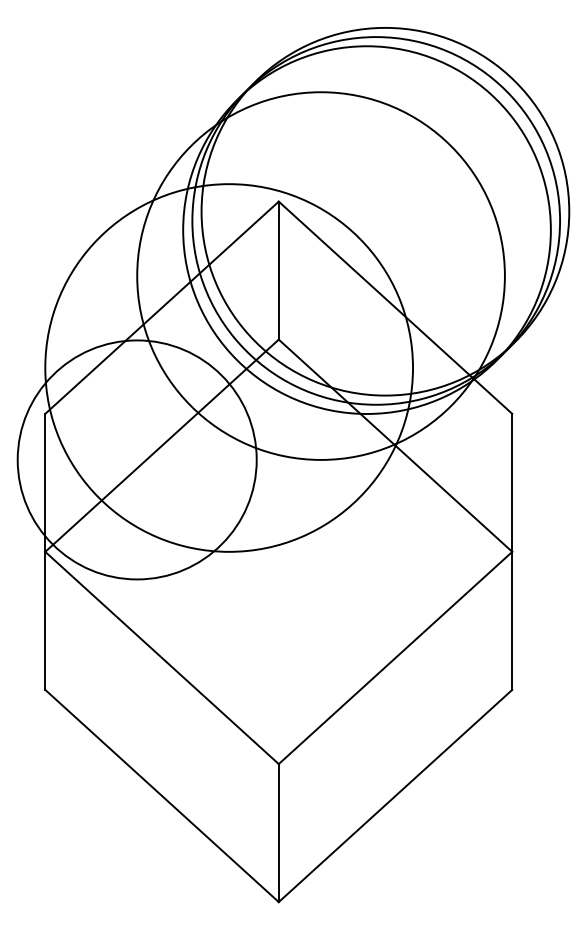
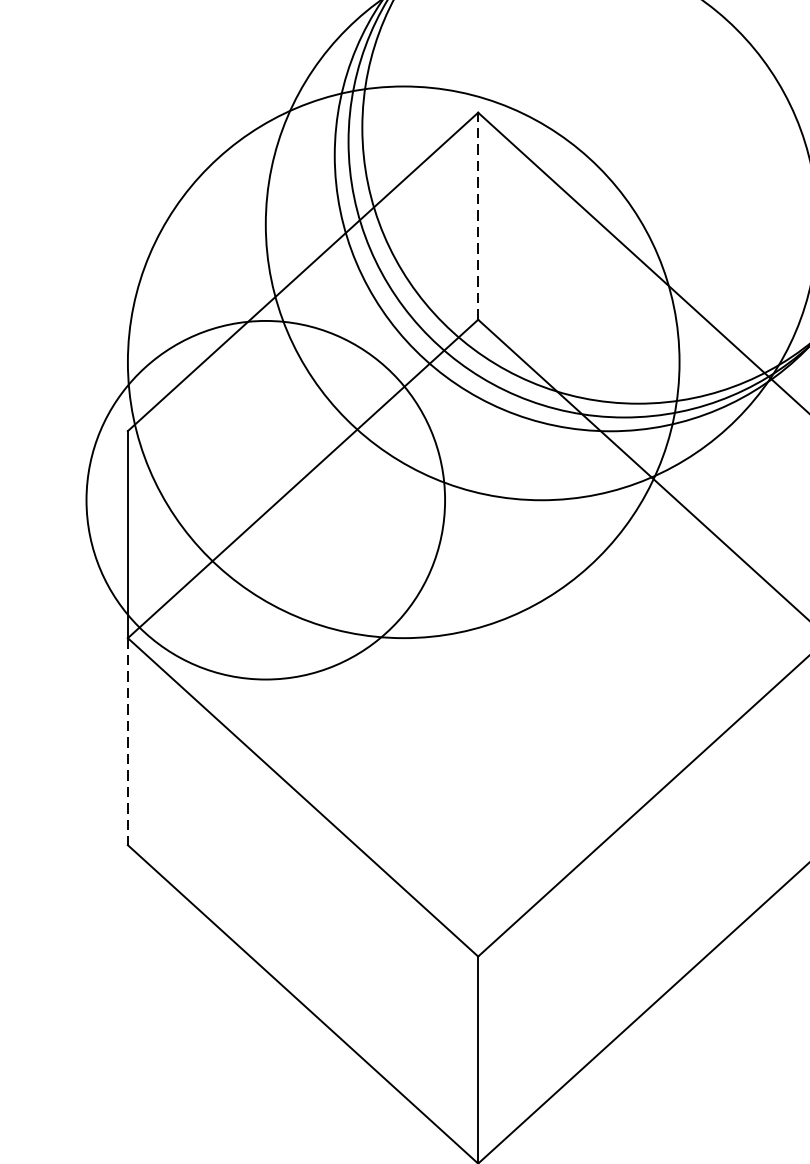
line: (278, 270) -> (477, 216), solid -> dashed
line: (45, 621) -> (128, 742), solid -> dashed

